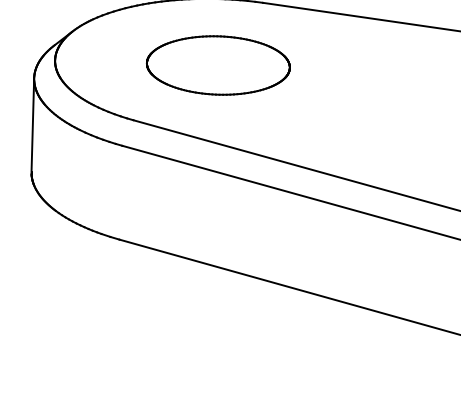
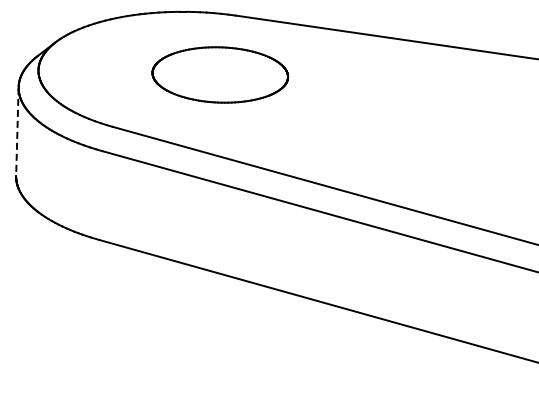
part: (218, 65) -> (220, 74), moved
line: (32, 125) -> (17, 131), solid -> dashed

